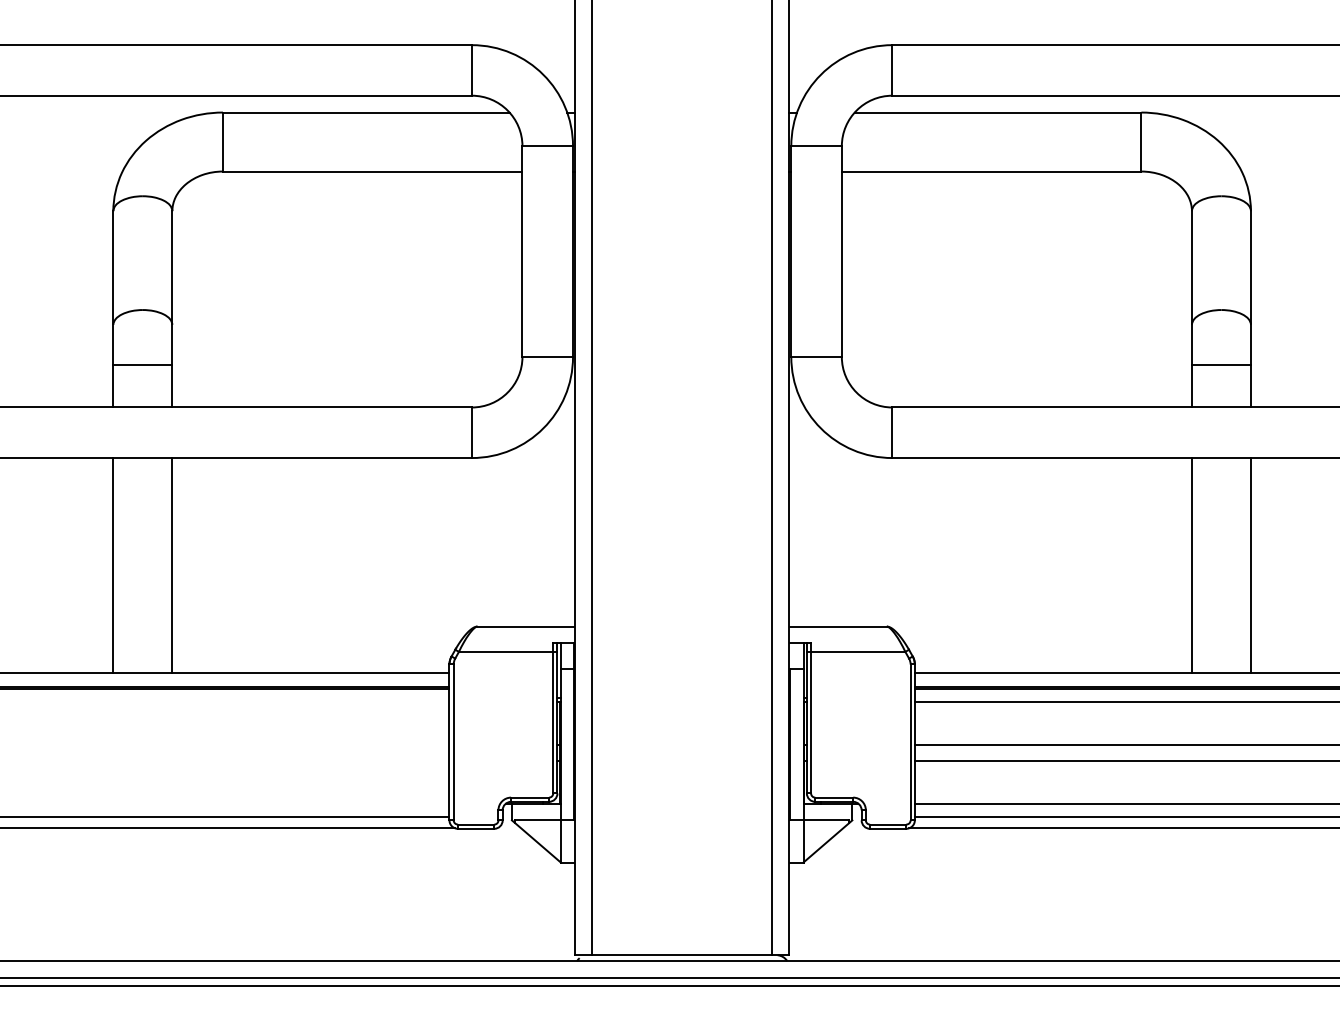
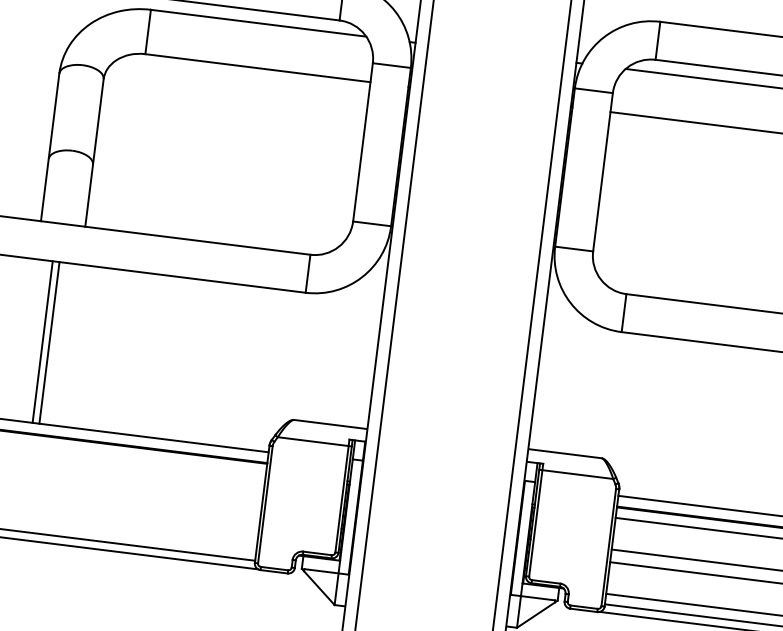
line: (142, 365) -> (66, 192), removed
line: (113, 565) -> (49, 342), moved
line: (172, 565) -> (42, 342), moved

